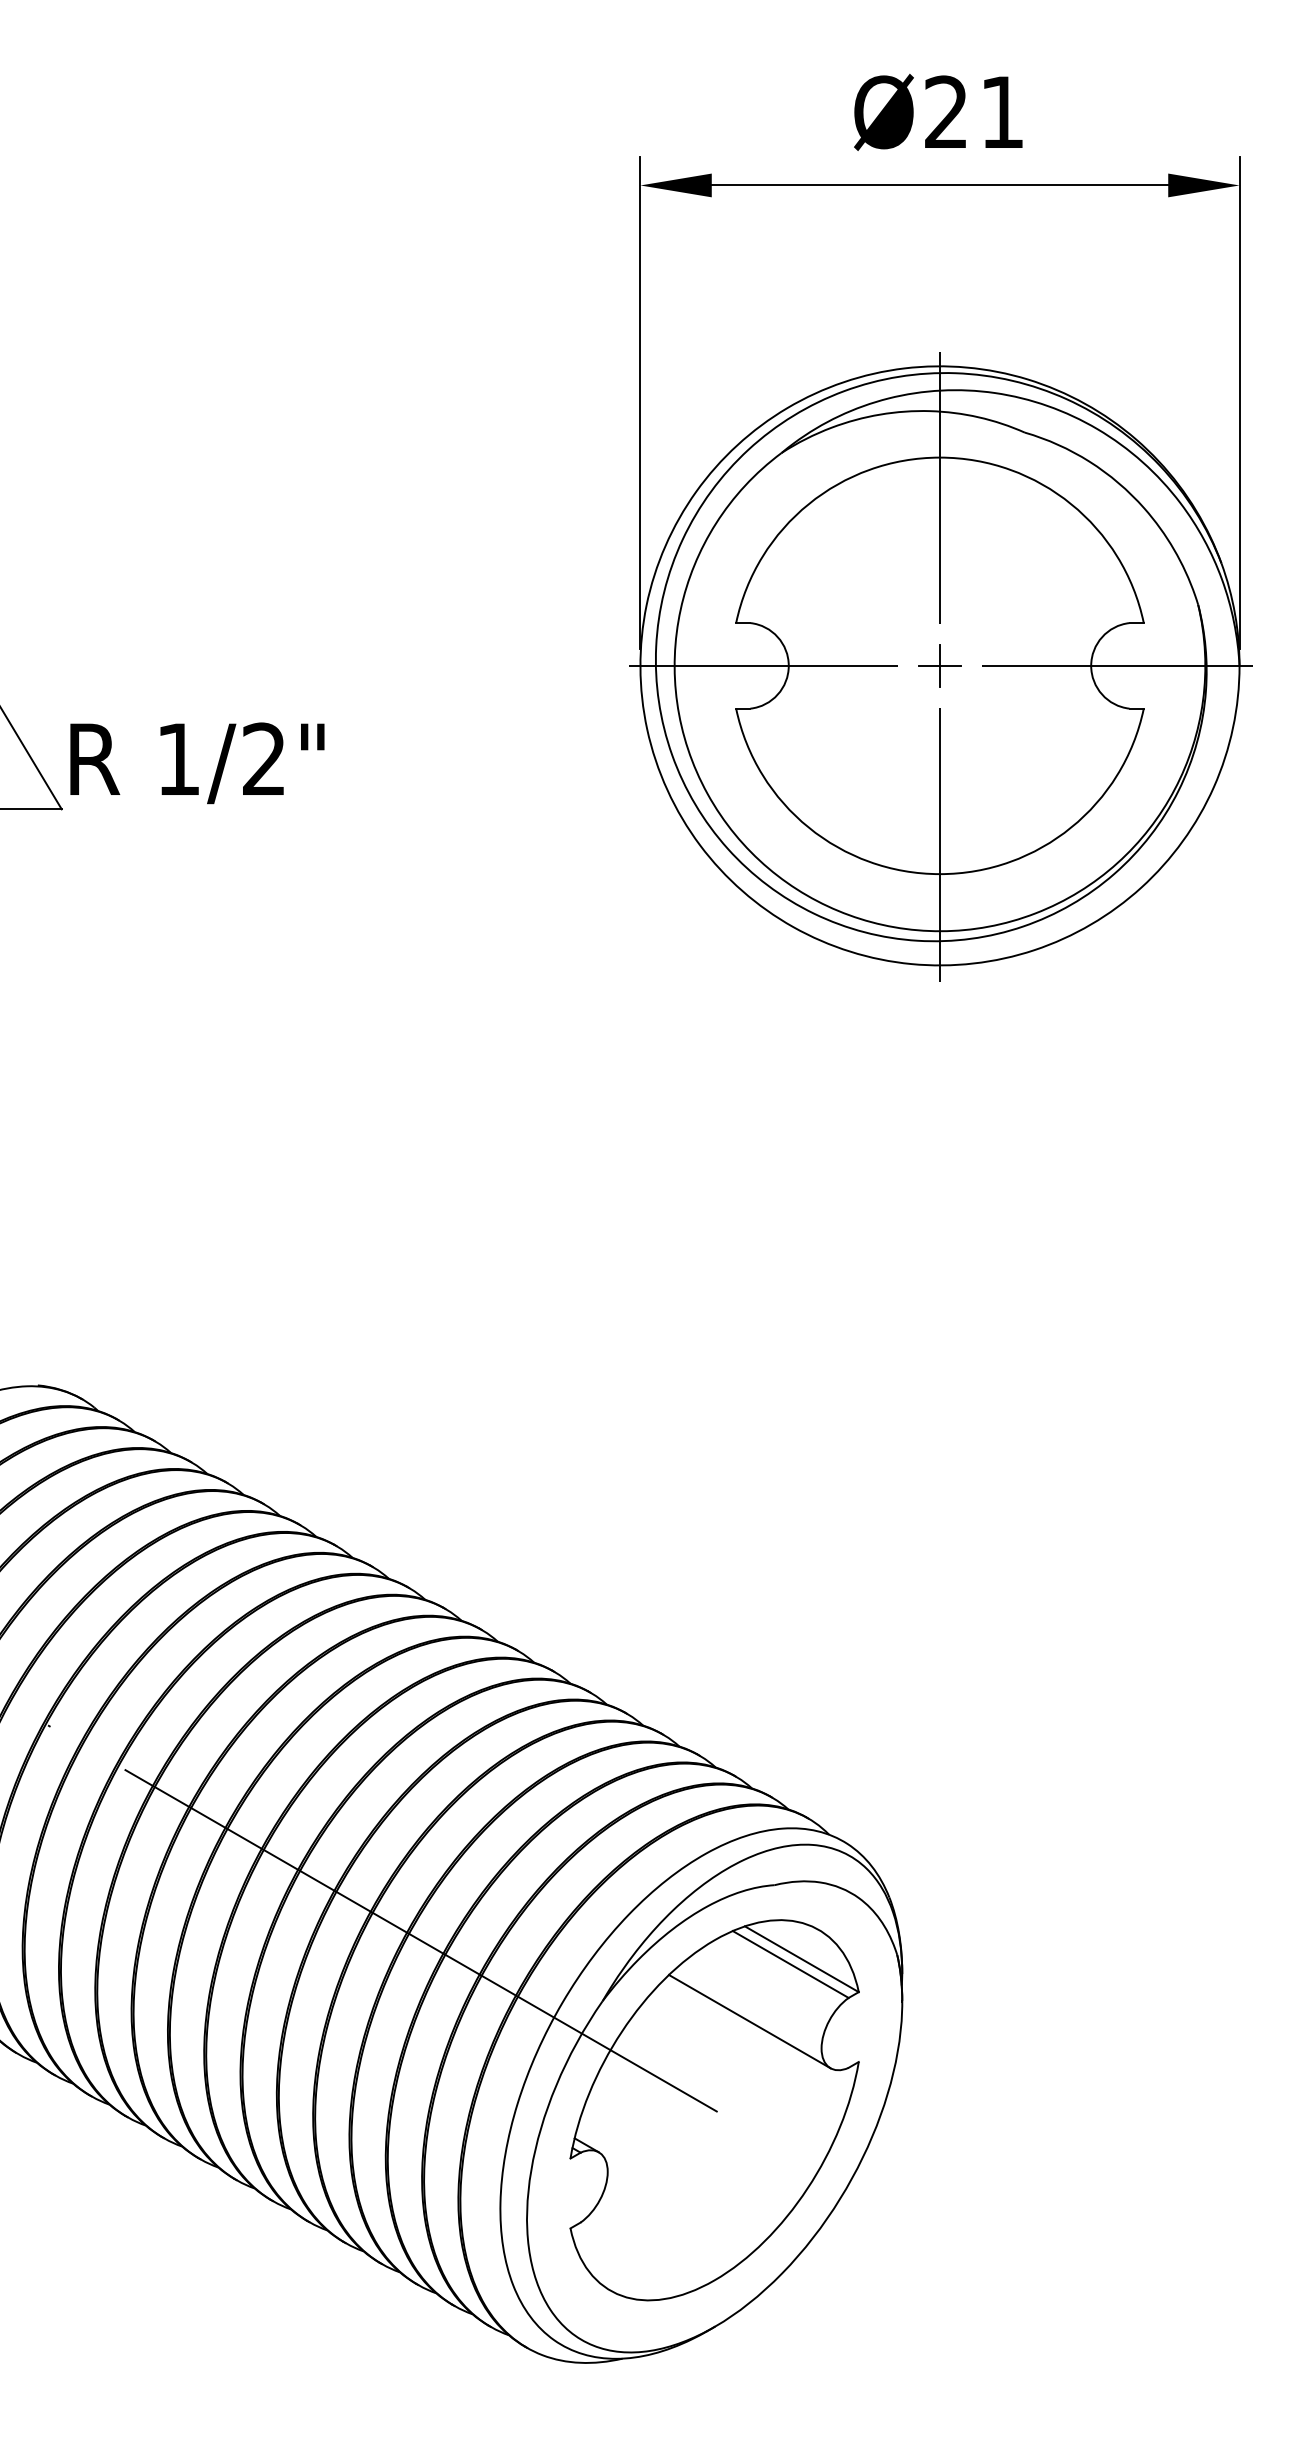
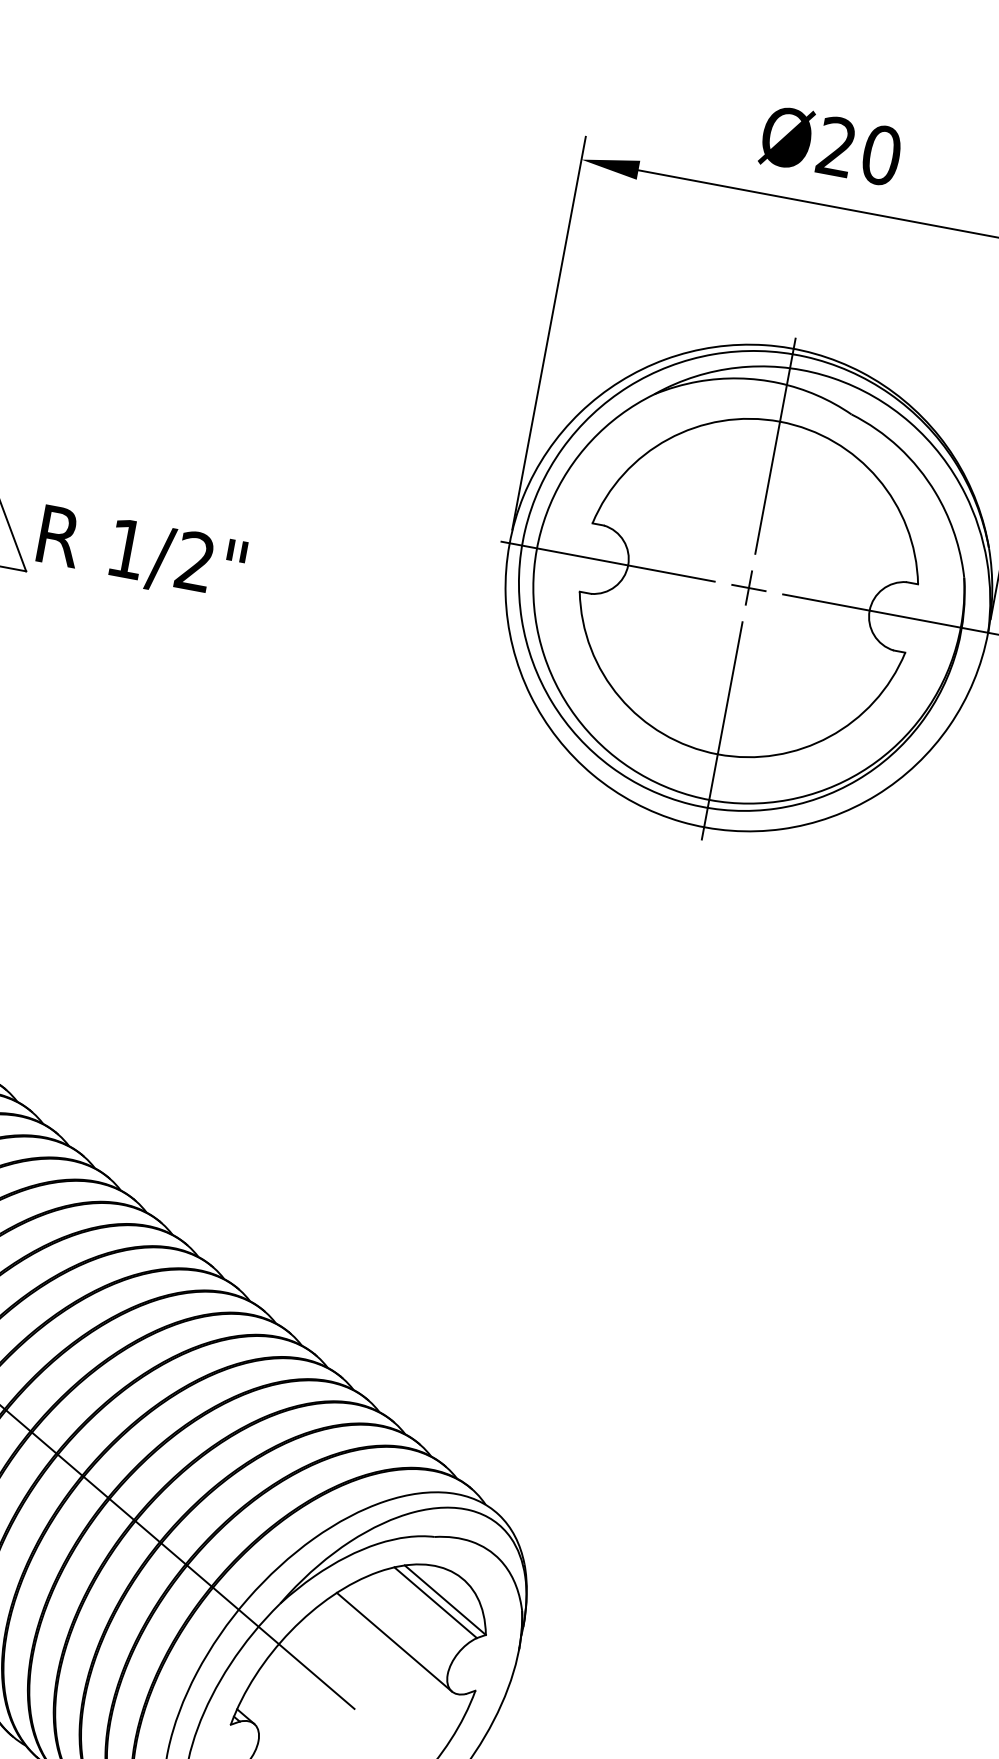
text: (1002, 112) -> (881, 155), Ø21 -> Ø20

